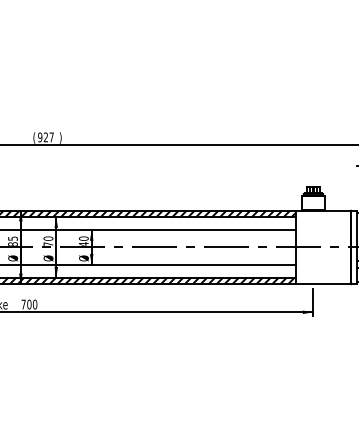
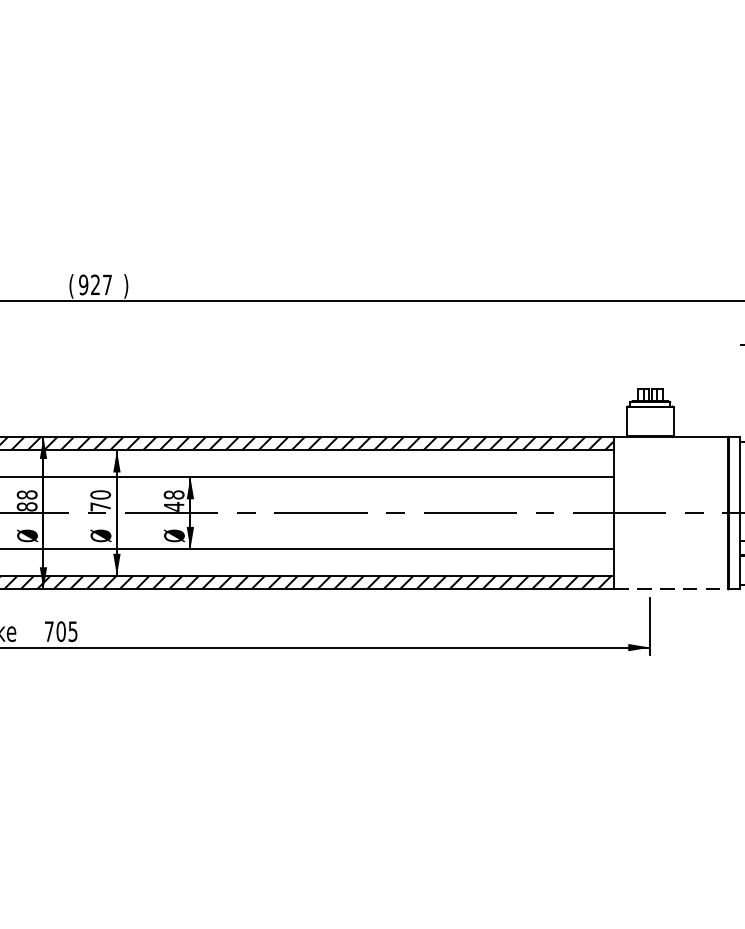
text: (12, 238) -> (26, 494), 85 -> 88
text: (83, 238) -> (173, 494), 40 -> 48
line: (324, 284) -> (673, 589), solid -> dashed
text: (35, 304) -> (73, 631), 700 -> 705

